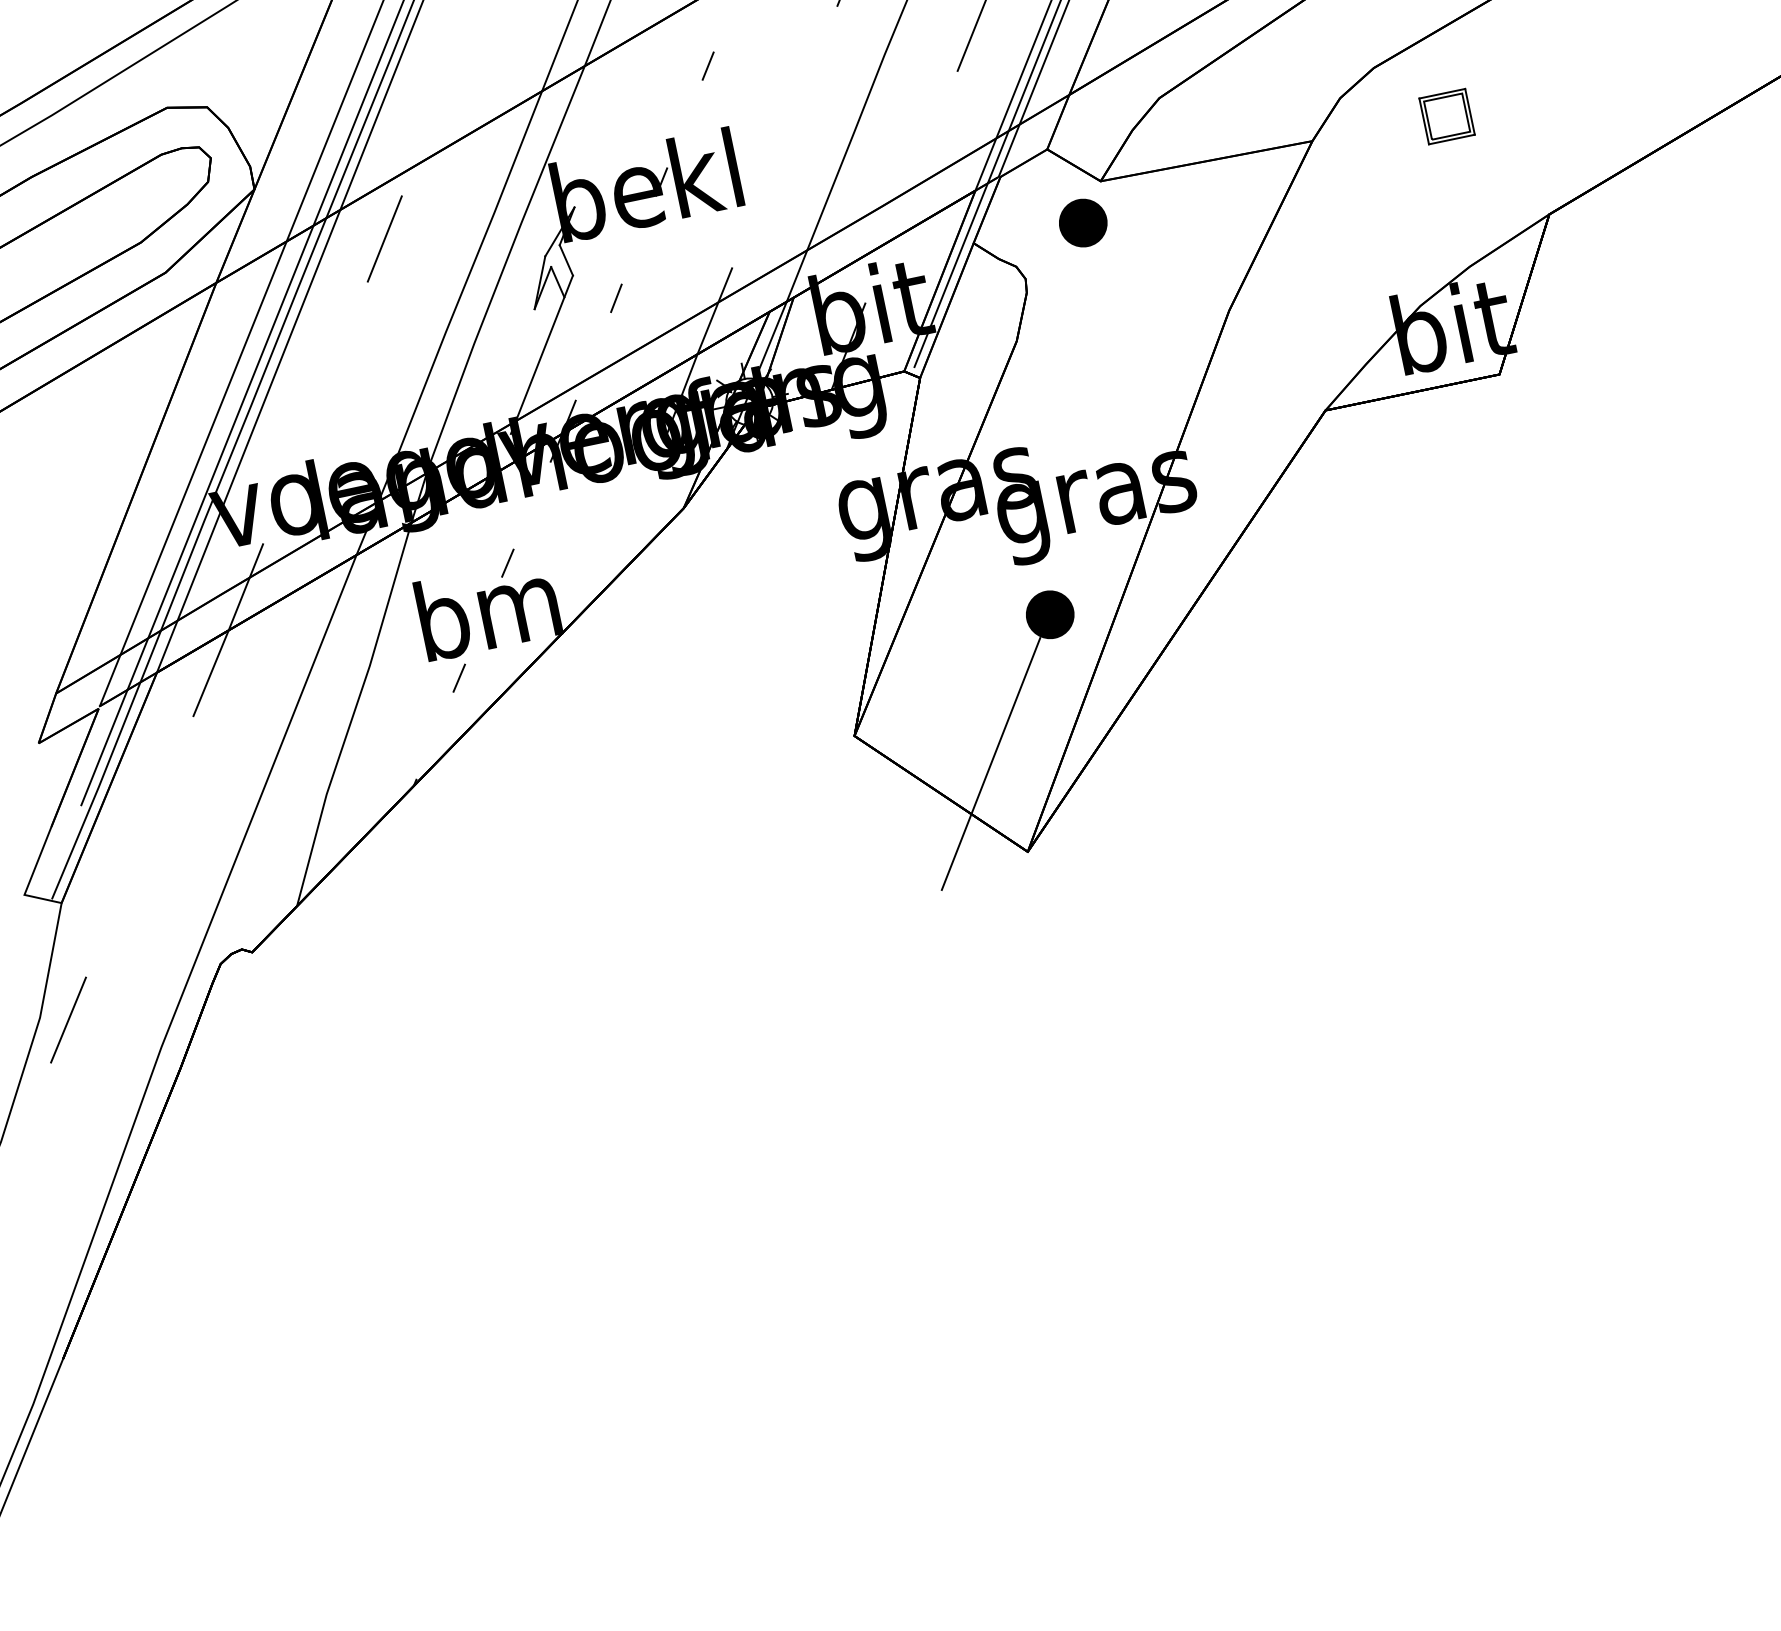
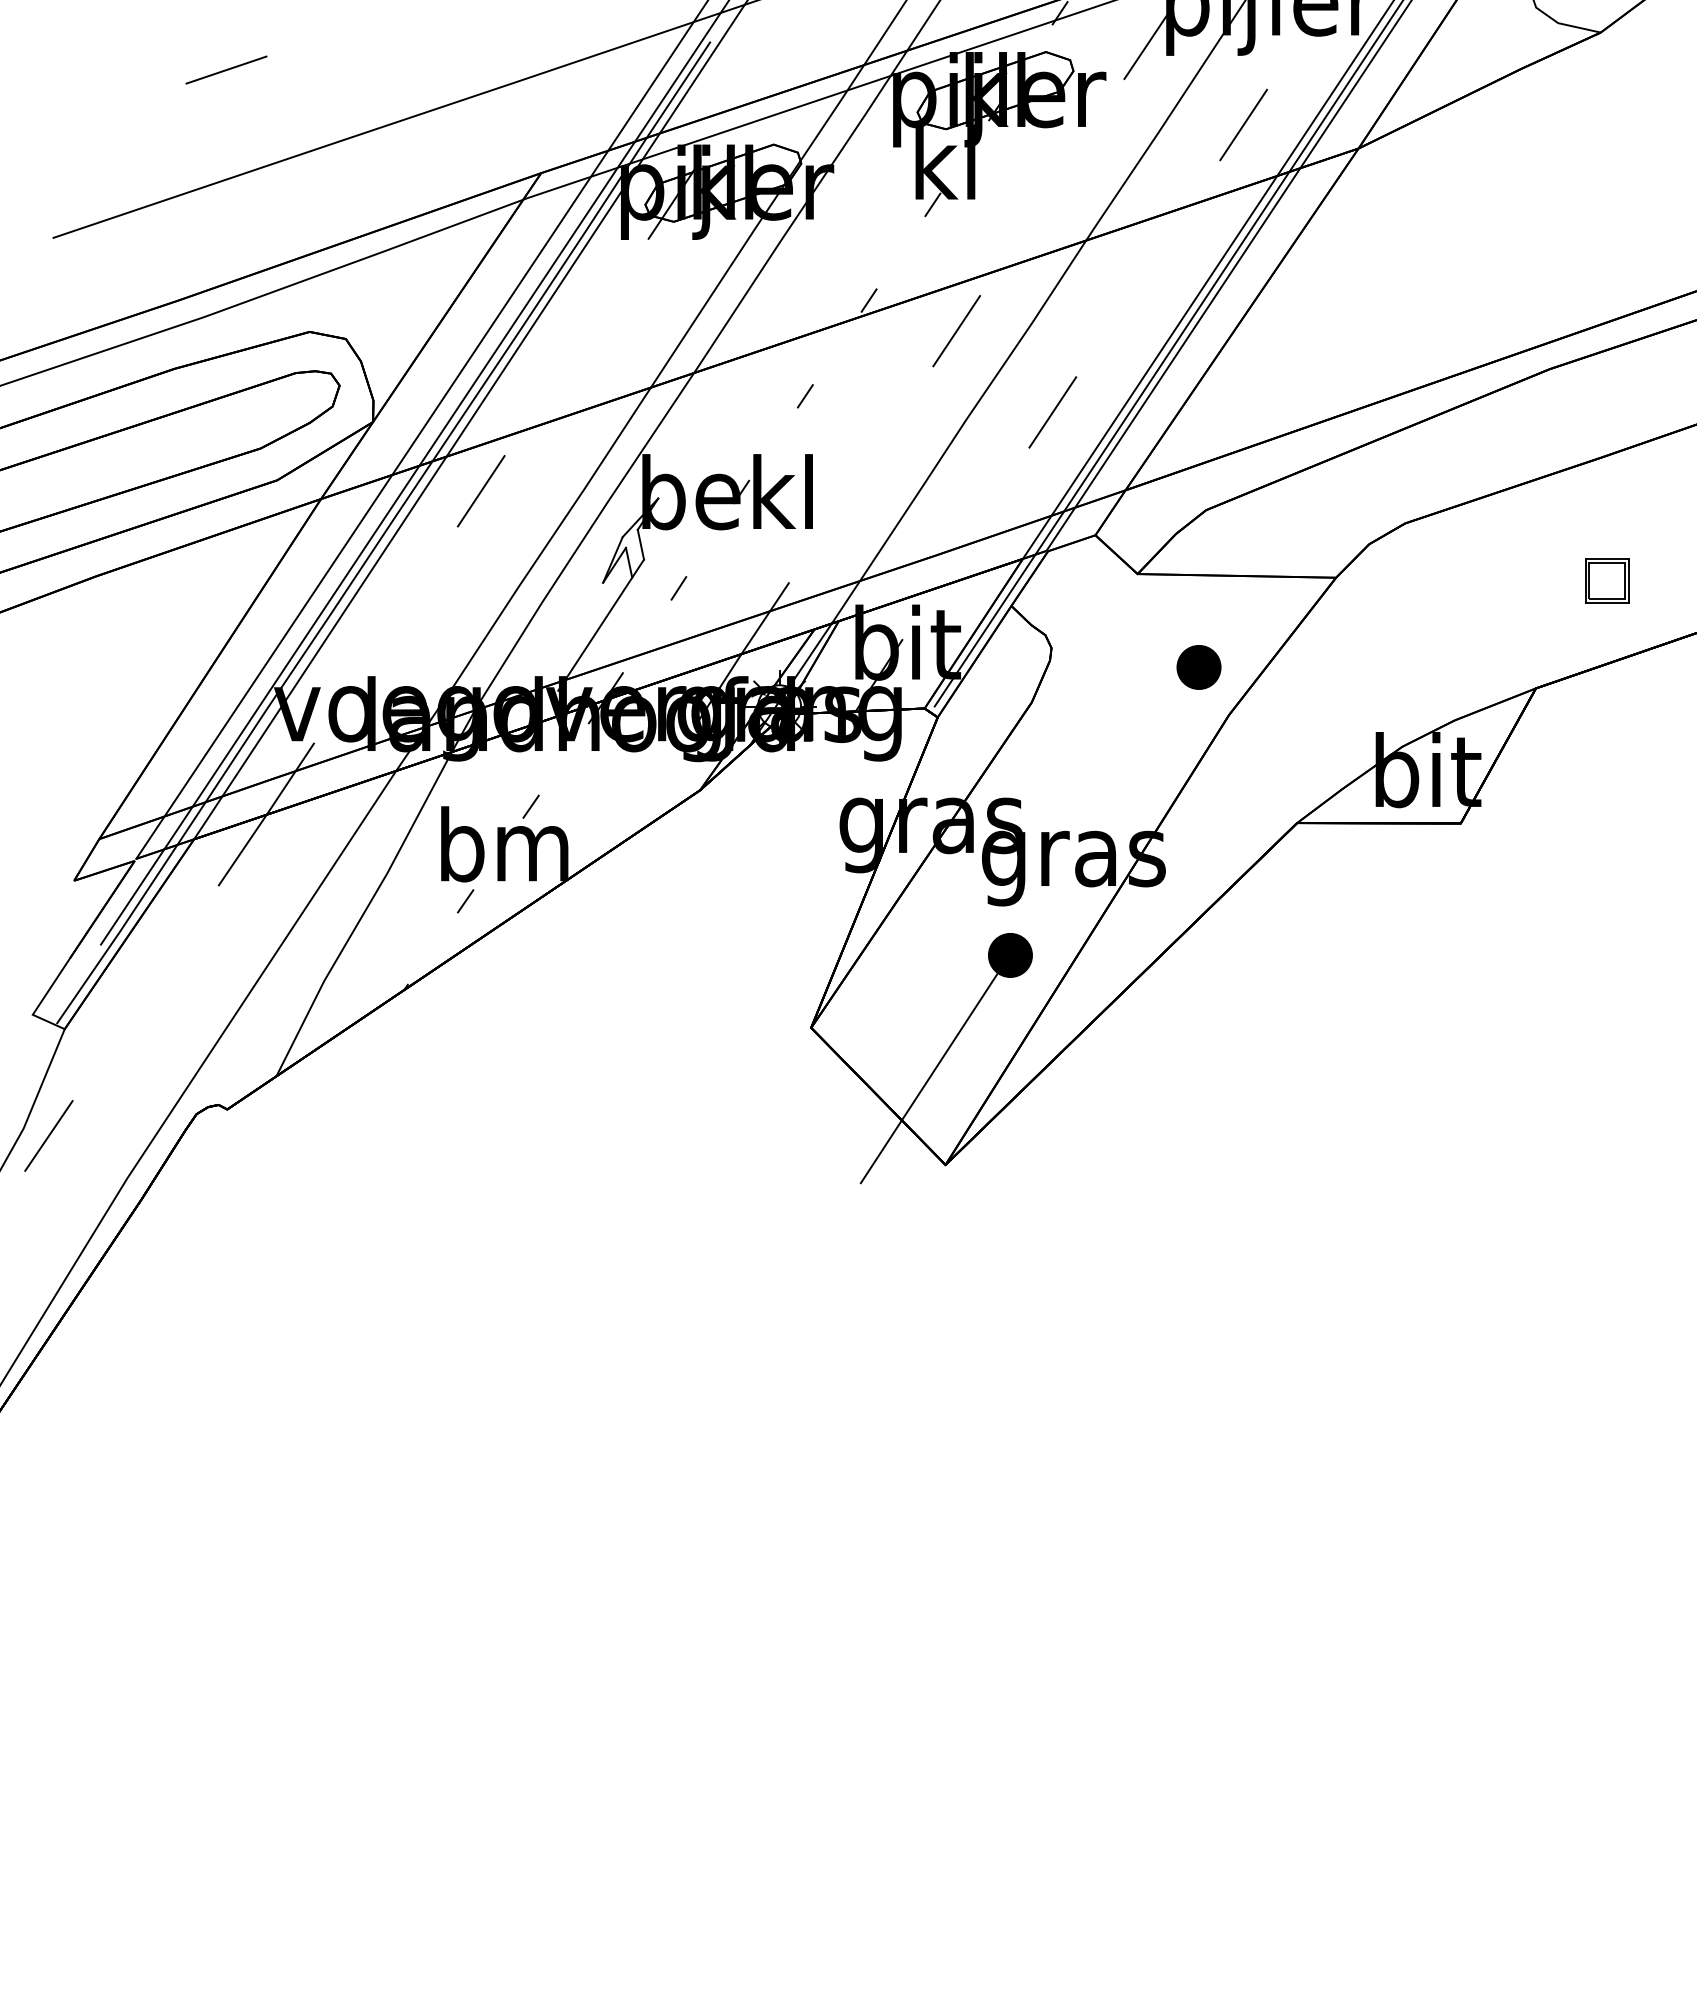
part: (1447, 116) -> (1607, 580), moved
part: (1082, 223) -> (1198, 667), moved

